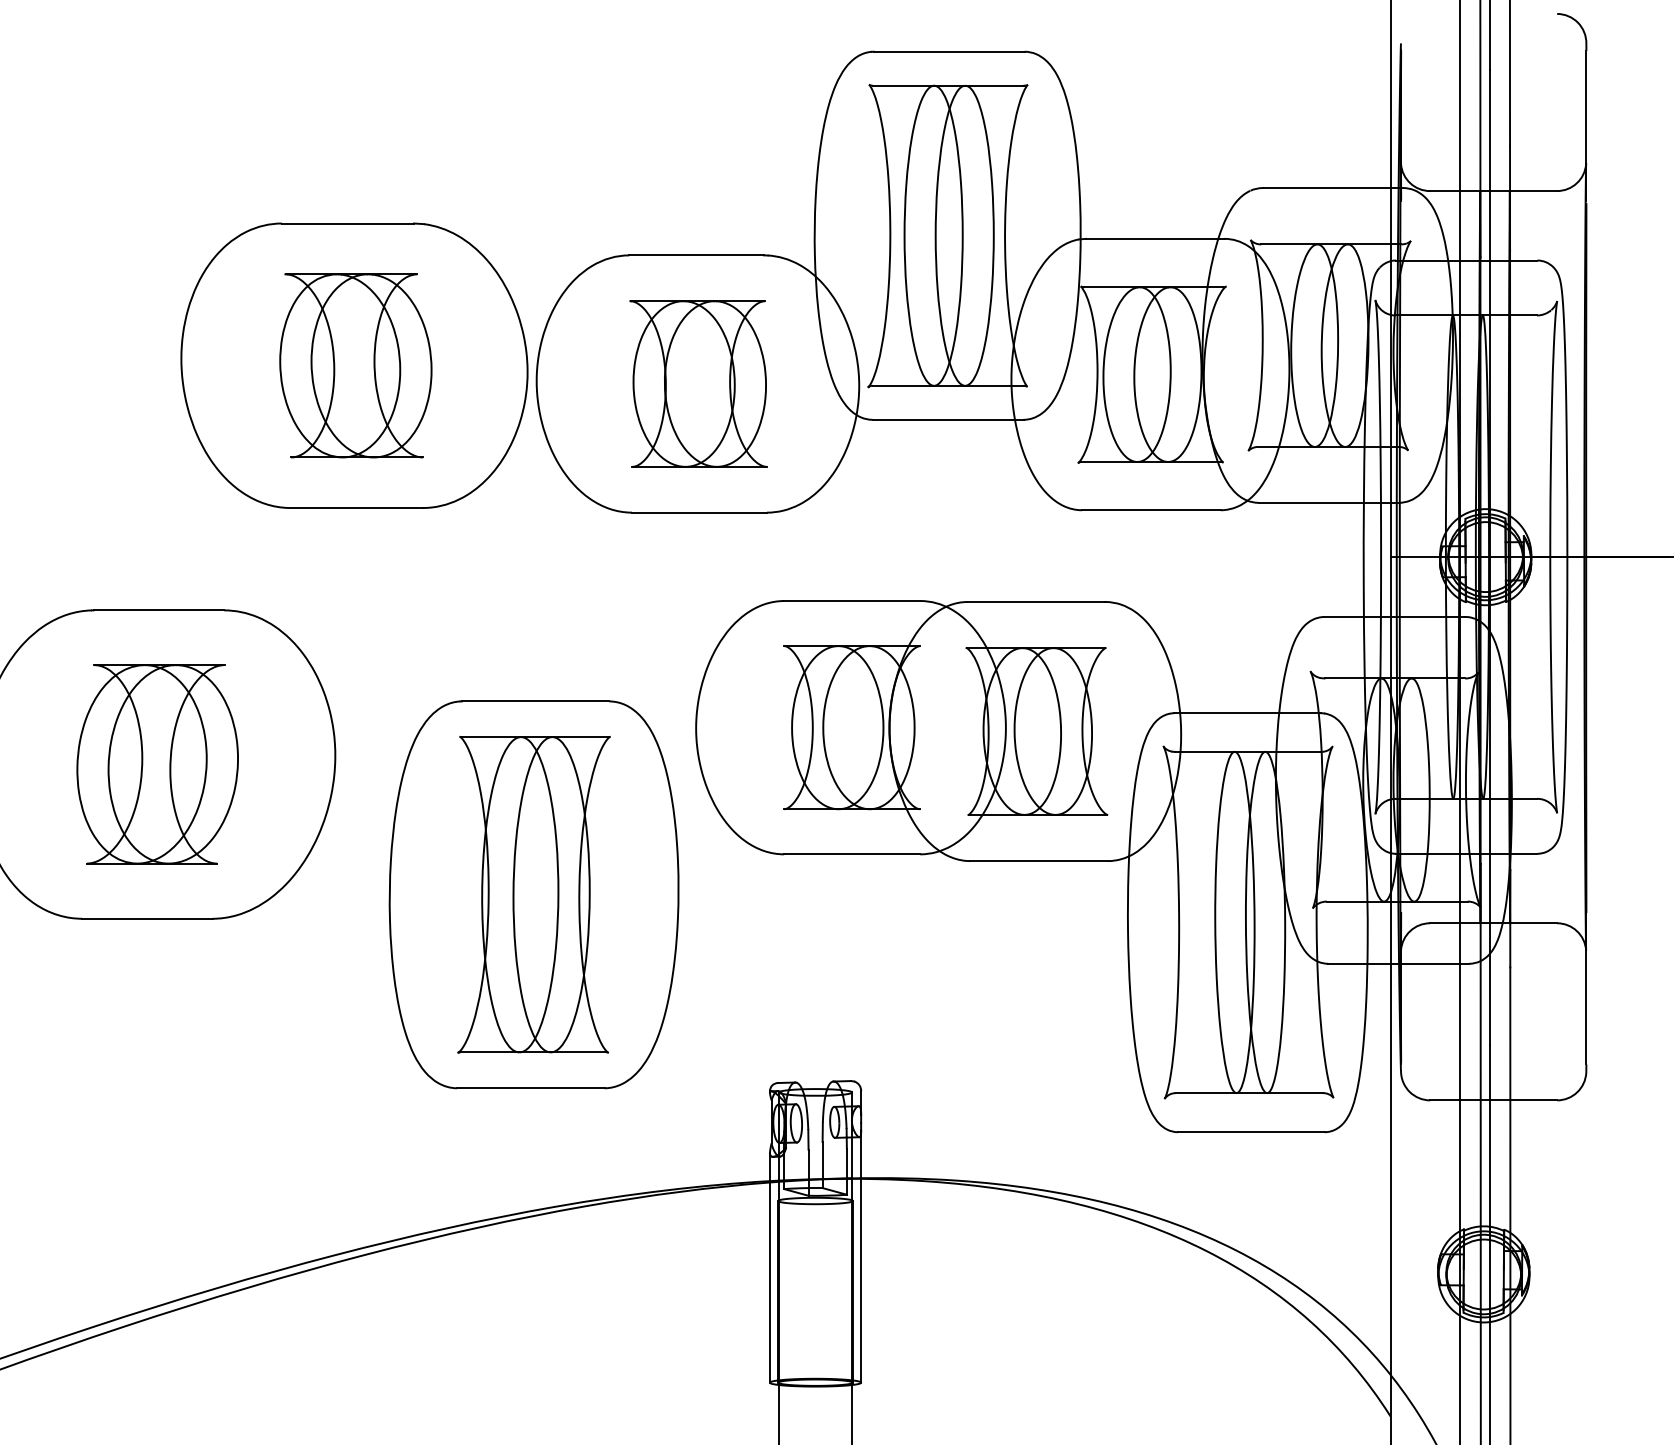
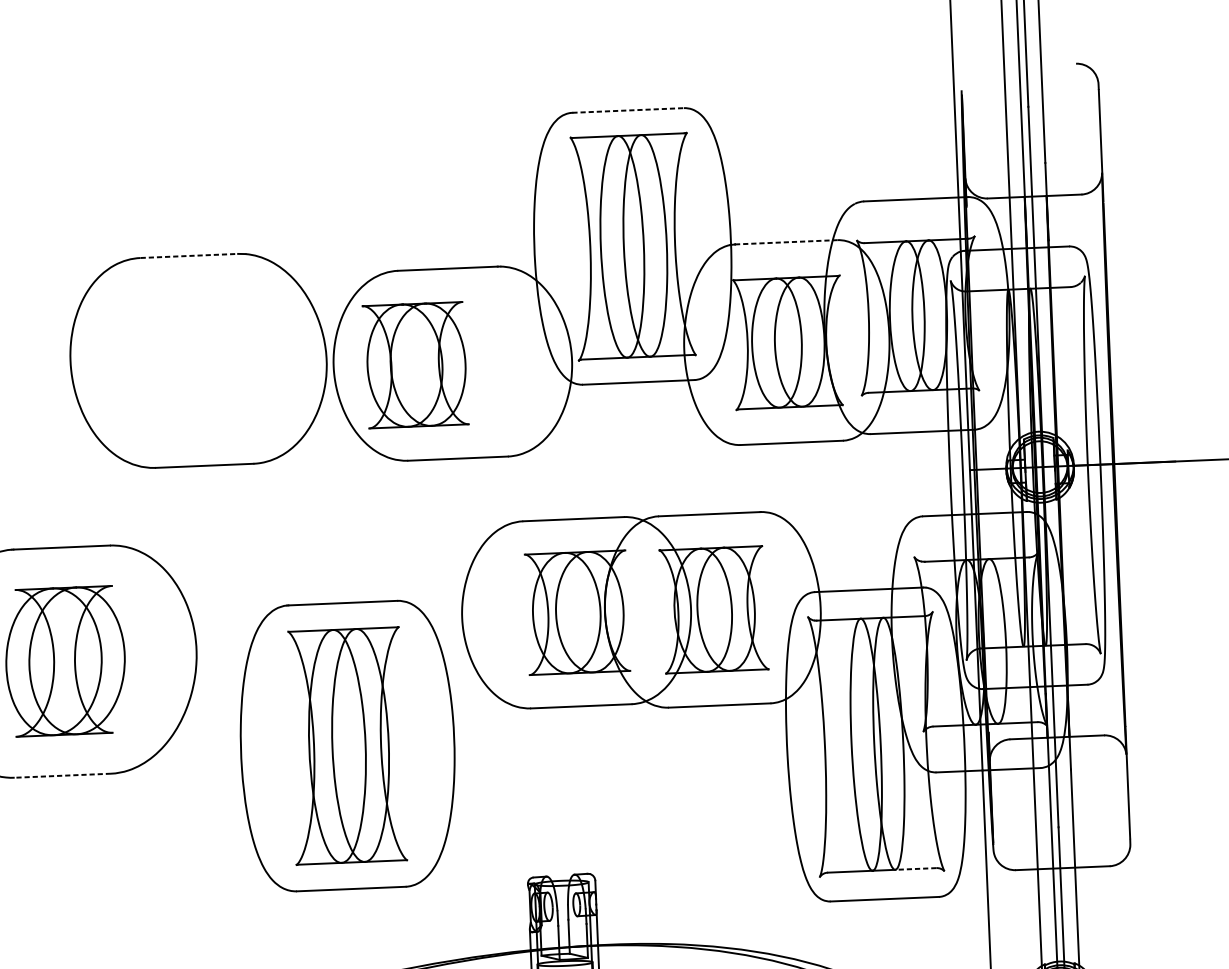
line: (949, 51) -> (628, 110), solid -> dashed
line: (347, 223) -> (189, 255), solid -> dashed
line: (1155, 238) -> (786, 242), solid -> dashed
part: (355, 365) -> (199, 360), removed
part: (698, 383) -> (415, 364), moved
line: (147, 918) -> (62, 775), solid -> dashed
line: (1295, 1093) -> (916, 869), solid -> dashed

